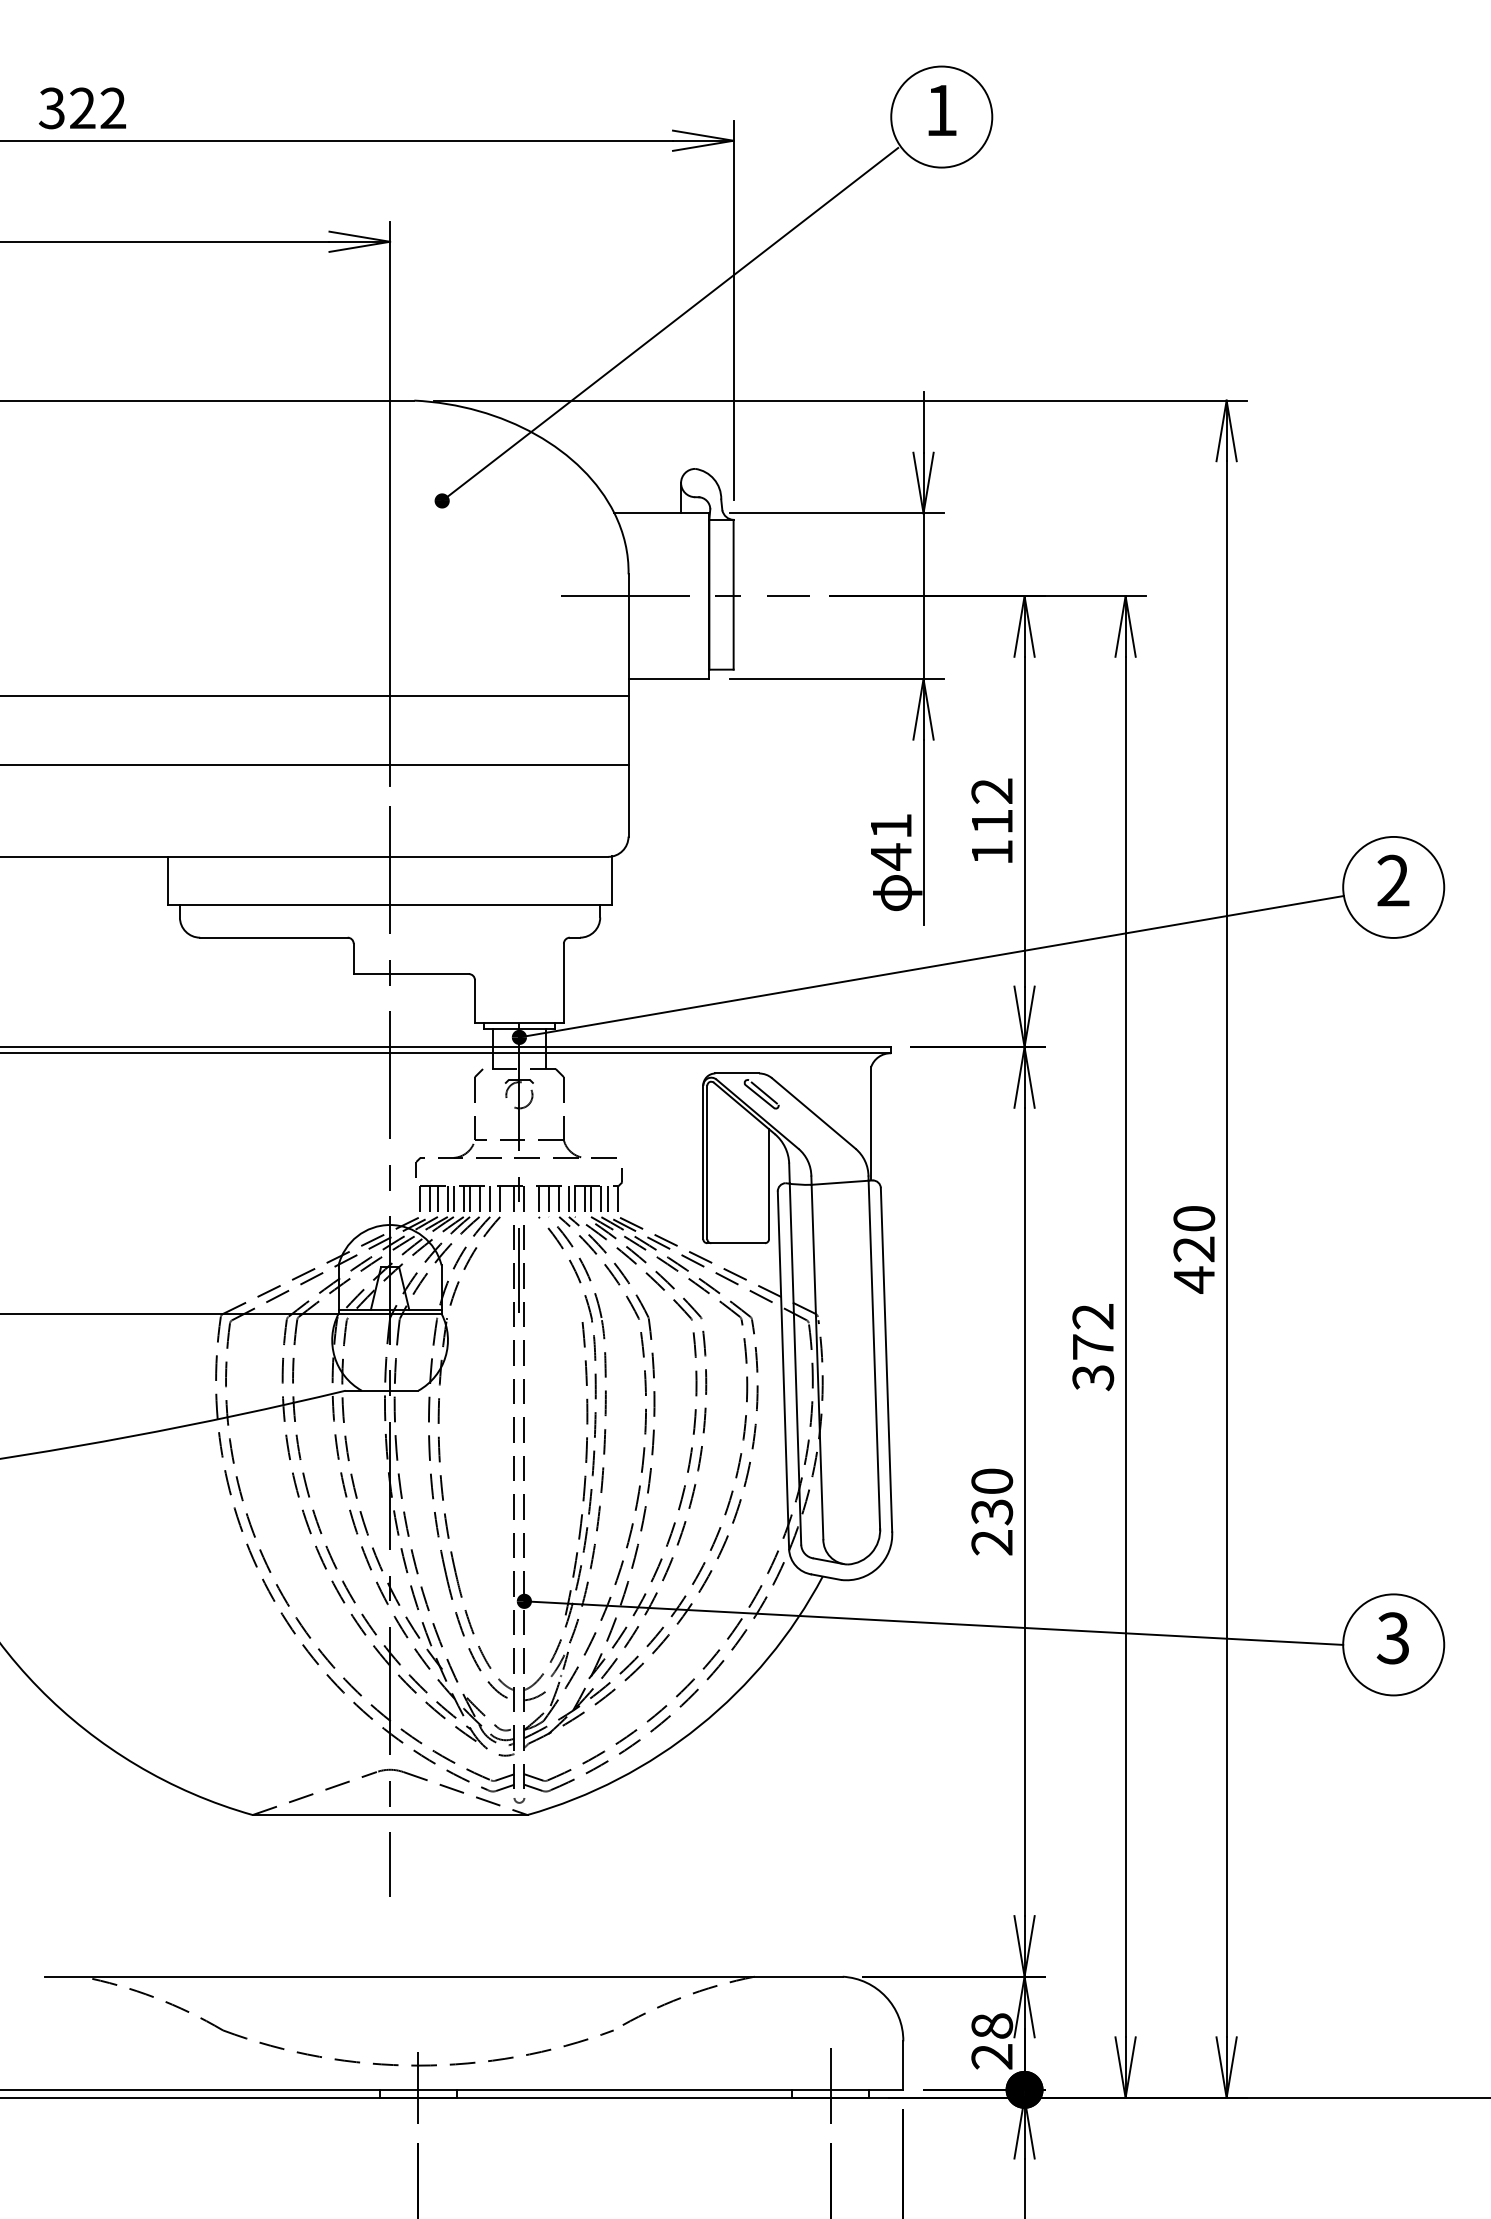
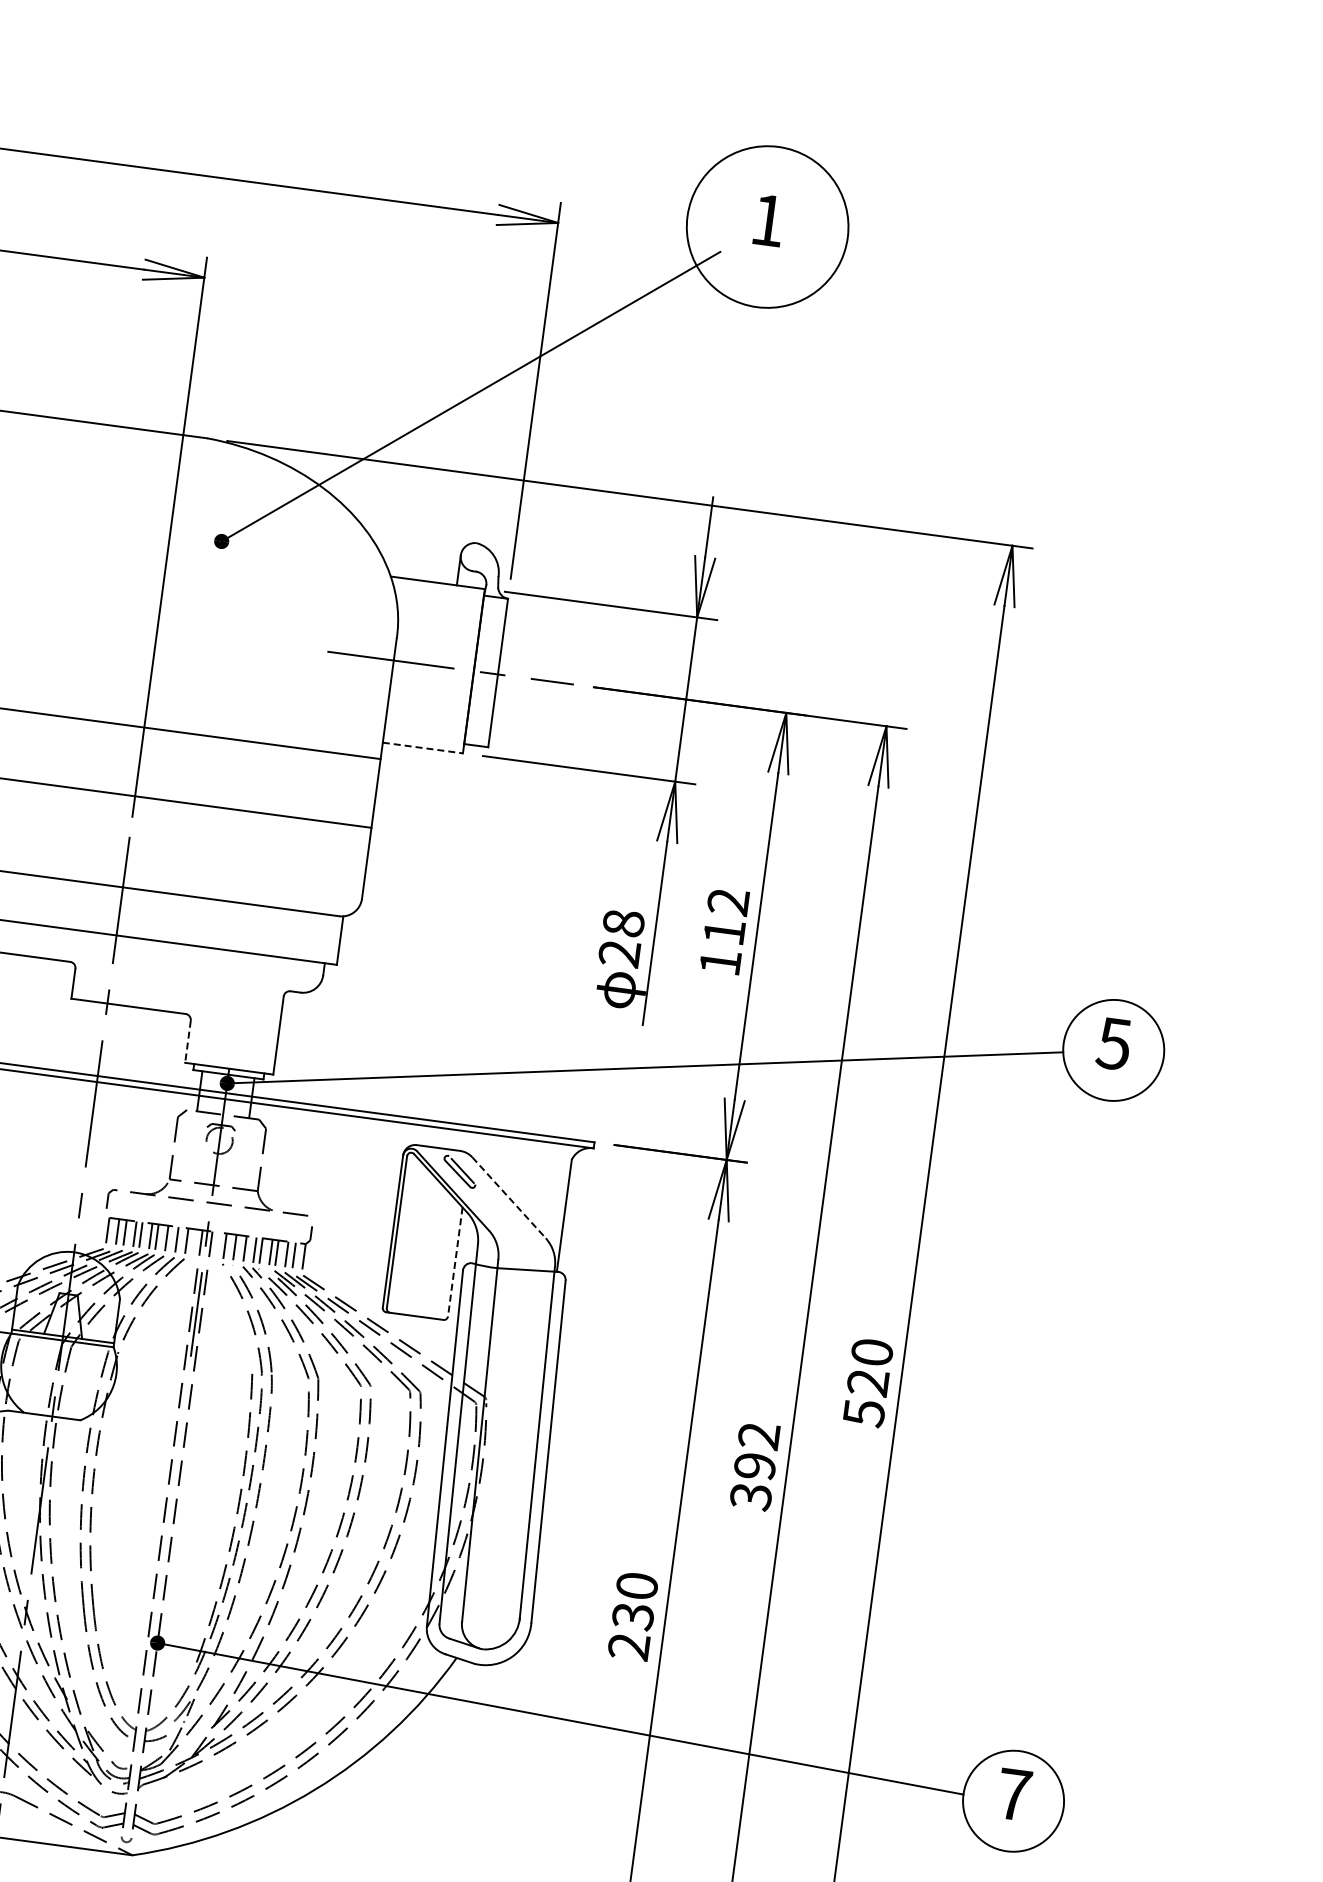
circle: (941, 116) -> (767, 226), size x1.6
line: (669, 679) -> (423, 748), solid -> dashed
text: (891, 841) -> (622, 938), 41 -> 28
text: (1392, 880) -> (1113, 1043), 2 -> 5
line: (474, 1001) -> (187, 1041), solid -> dashed
line: (813, 1113) -> (508, 1197), solid -> dashed
line: (769, 1184) -> (455, 1262), solid -> dashed
text: (1194, 1279) -> (864, 1412), 420 -> 520
text: (1093, 1346) -> (755, 1465), 372 -> 392
text: (1392, 1638) -> (1013, 1794), 3 -> 7

